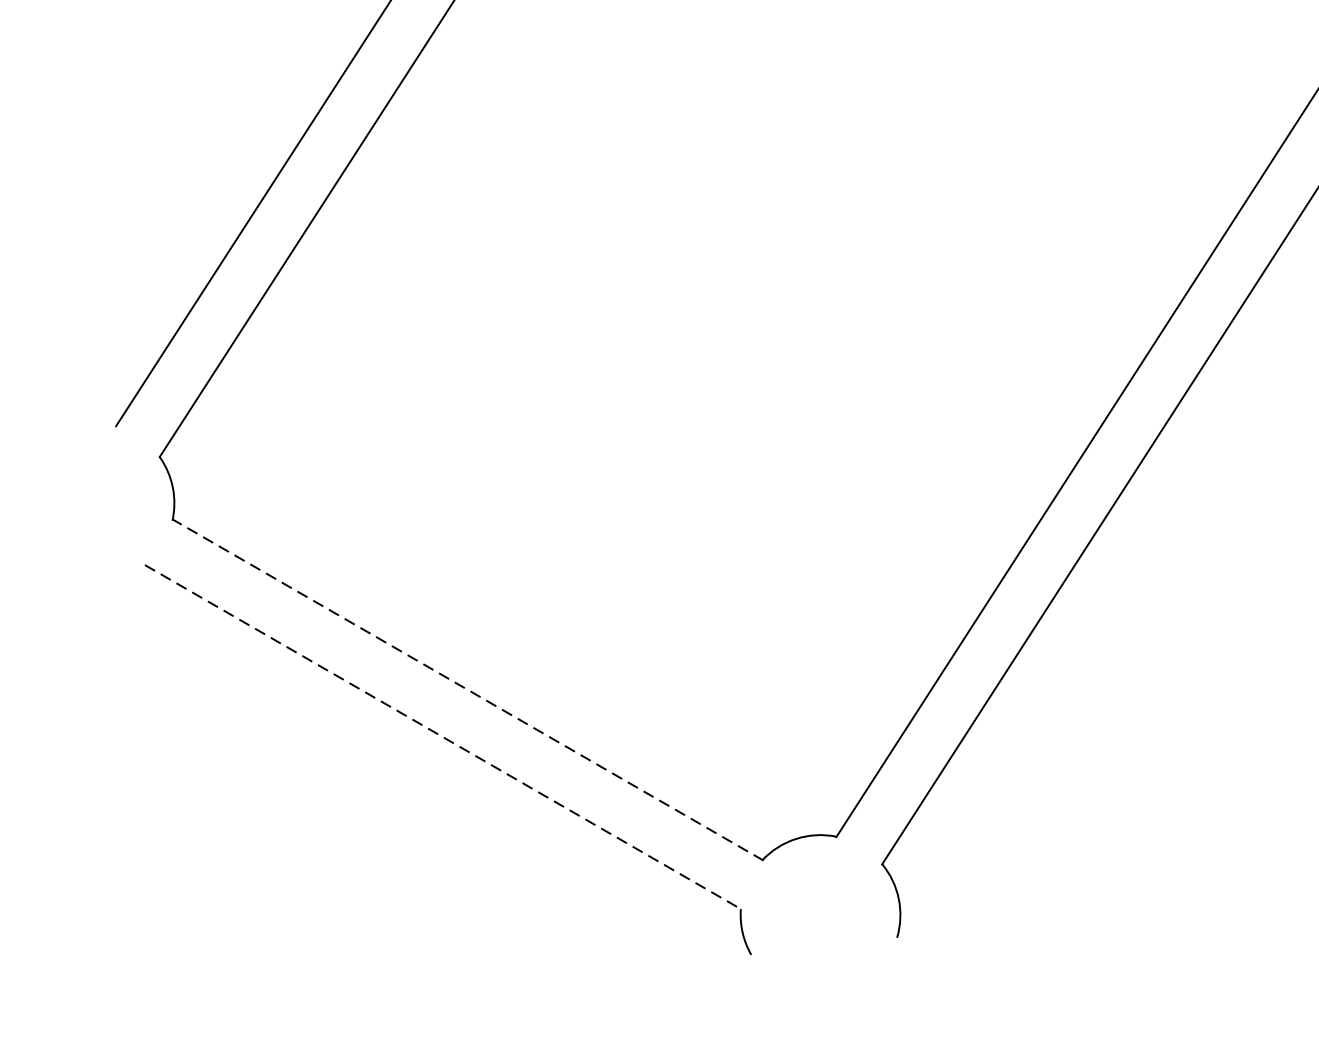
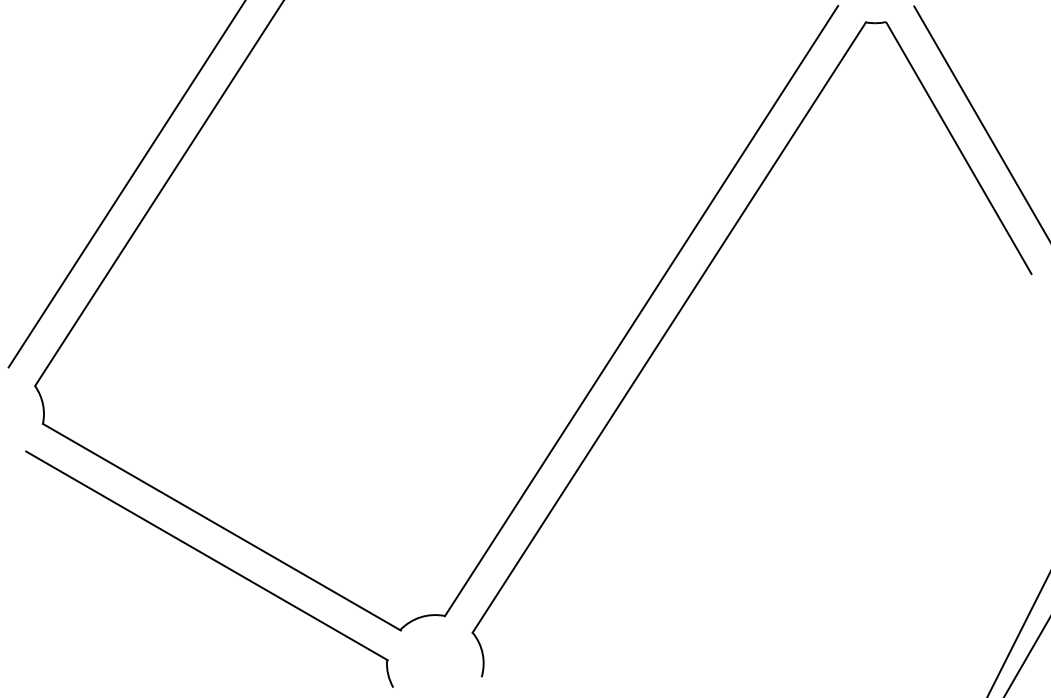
line: (467, 690) -> (221, 527), dashed -> solid
line: (442, 736) -> (206, 555), dashed -> solid

